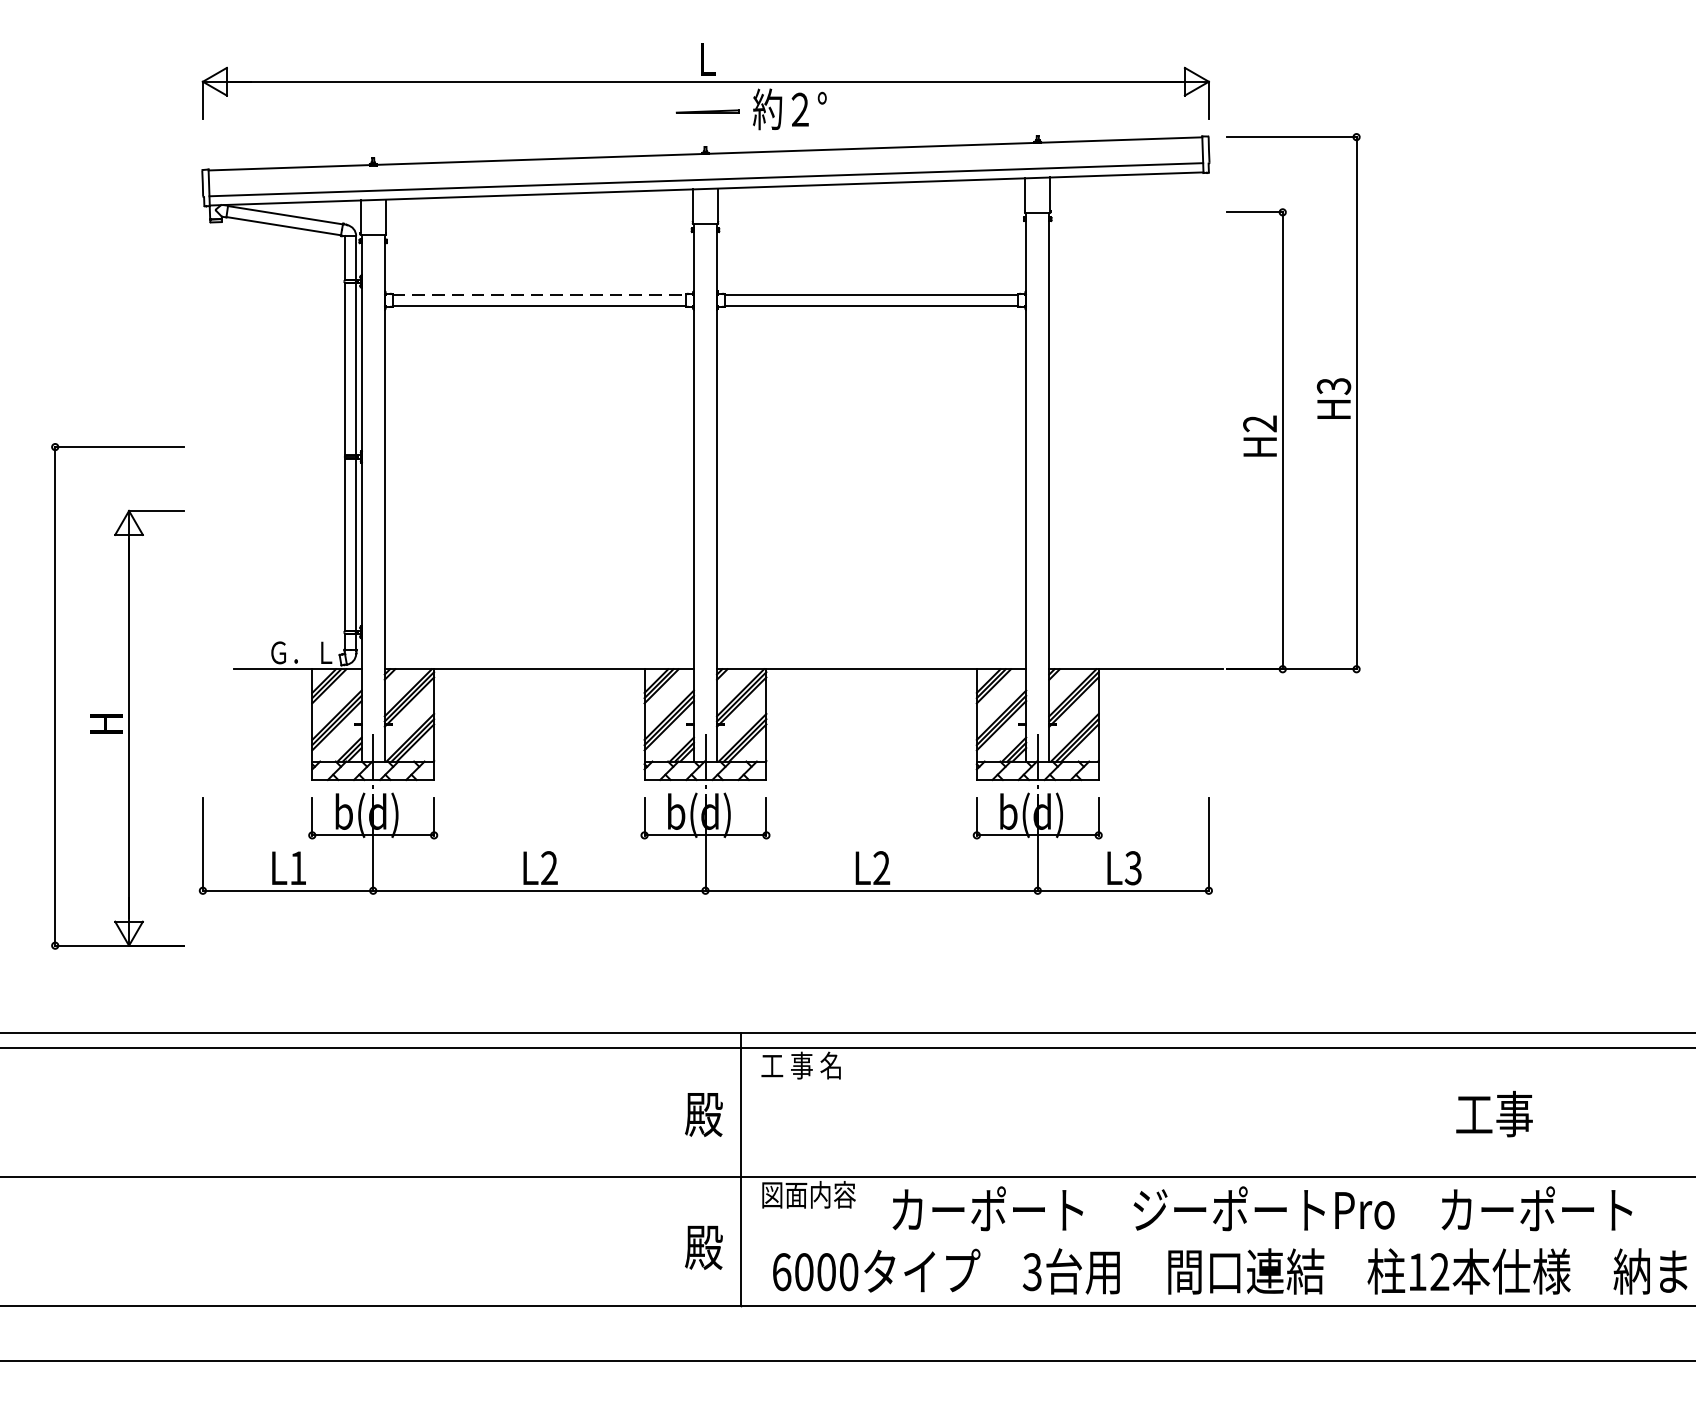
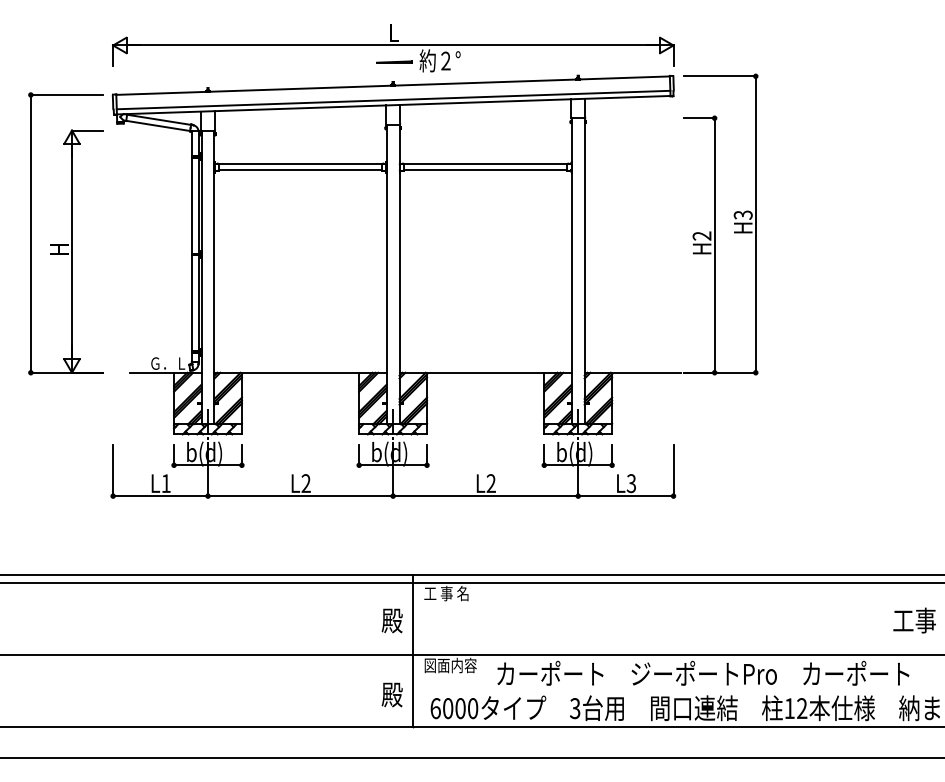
line: (539, 295) -> (300, 164), dashed -> solid
part: (117, 695) -> (65, 233), moved
text: (1494, 1113) -> (914, 620), moved

